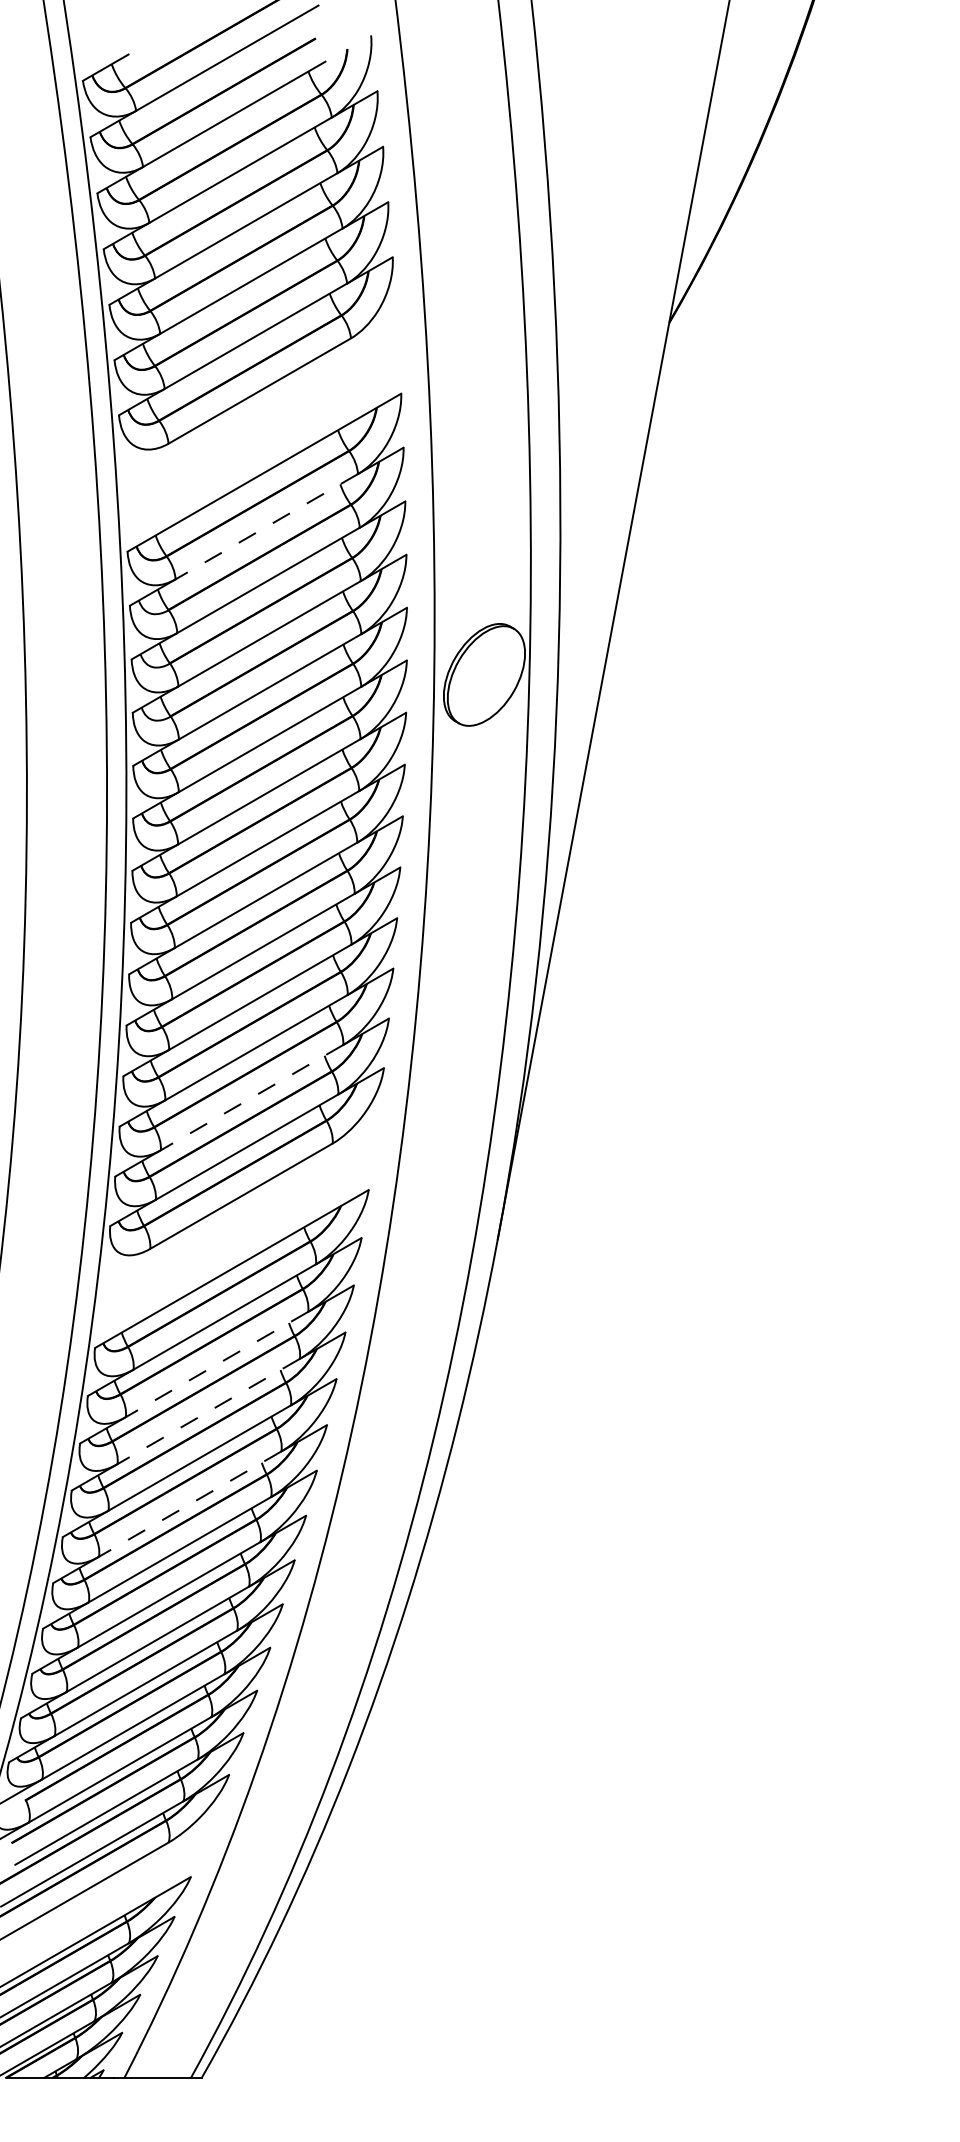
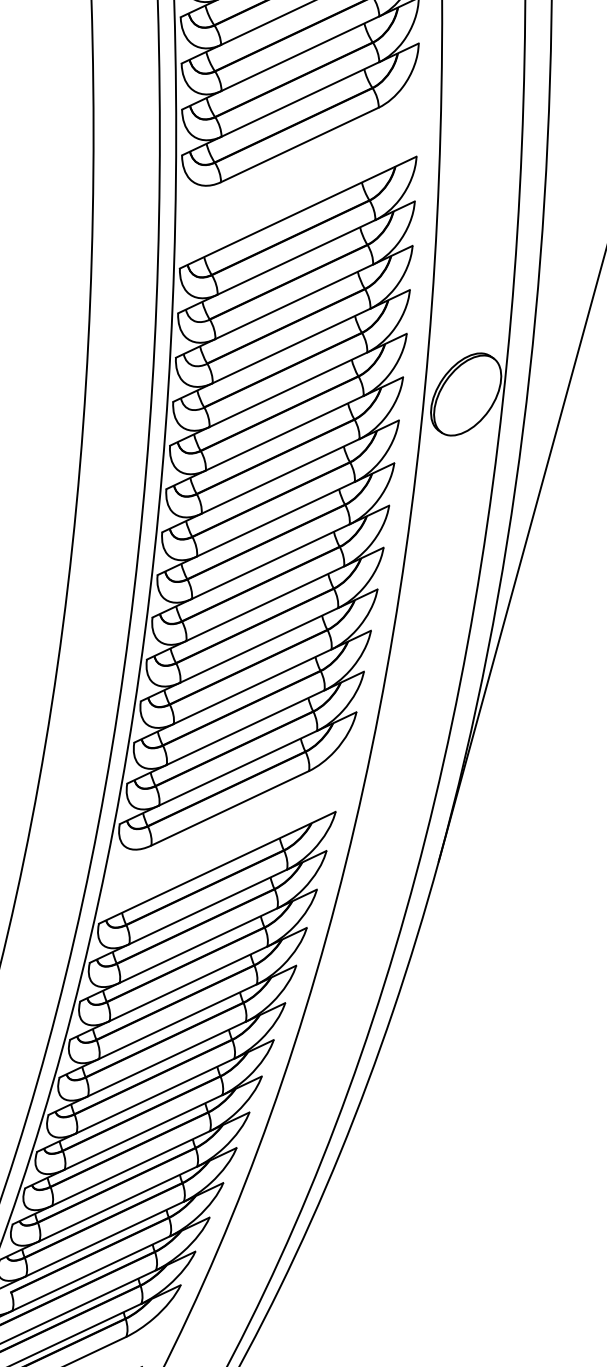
line: (266, 526) -> (296, 257), dashed -> solid
line: (251, 1097) -> (245, 727), dashed -> solid
line: (216, 1364) -> (198, 945), dashed -> solid
line: (208, 1411) -> (188, 983), dashed -> solid
line: (189, 1504) -> (166, 1059), dashed -> solid

